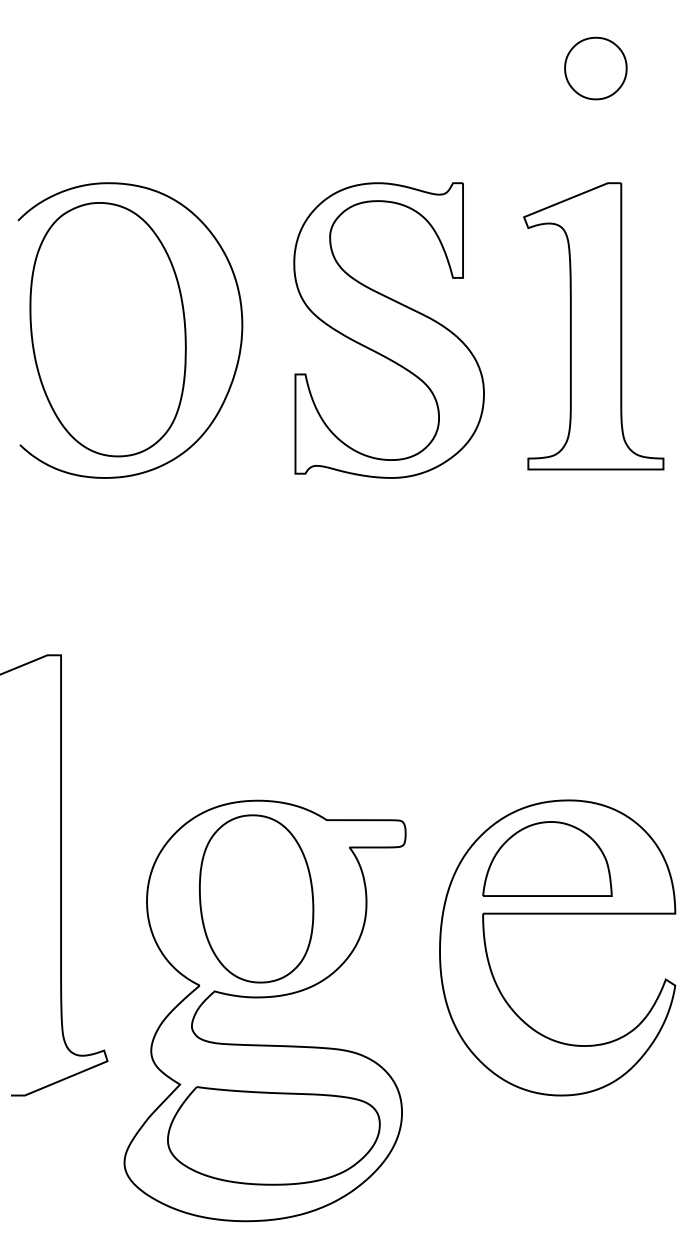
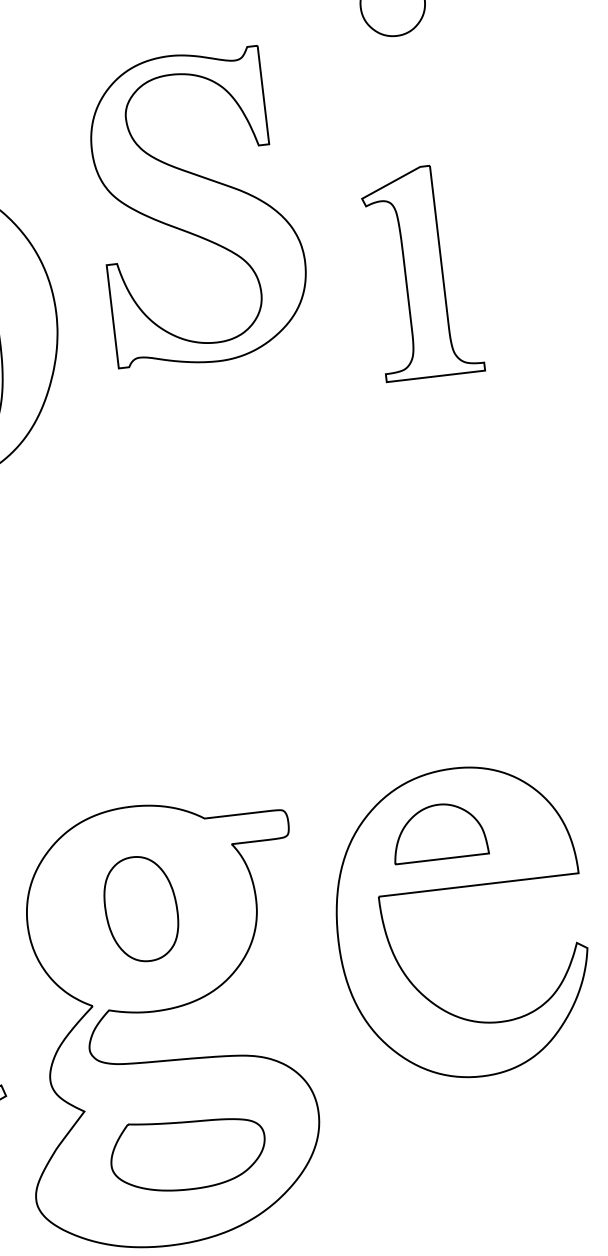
part: (593, 326) -> (421, 272), size x0.7
part: (388, 330) -> (198, 208), moved
part: (547, 858) -> (438, 831), size x0.7
part: (256, 898) -> (141, 908), size x0.6
part: (273, 1135) -> (187, 1153), size x0.7

